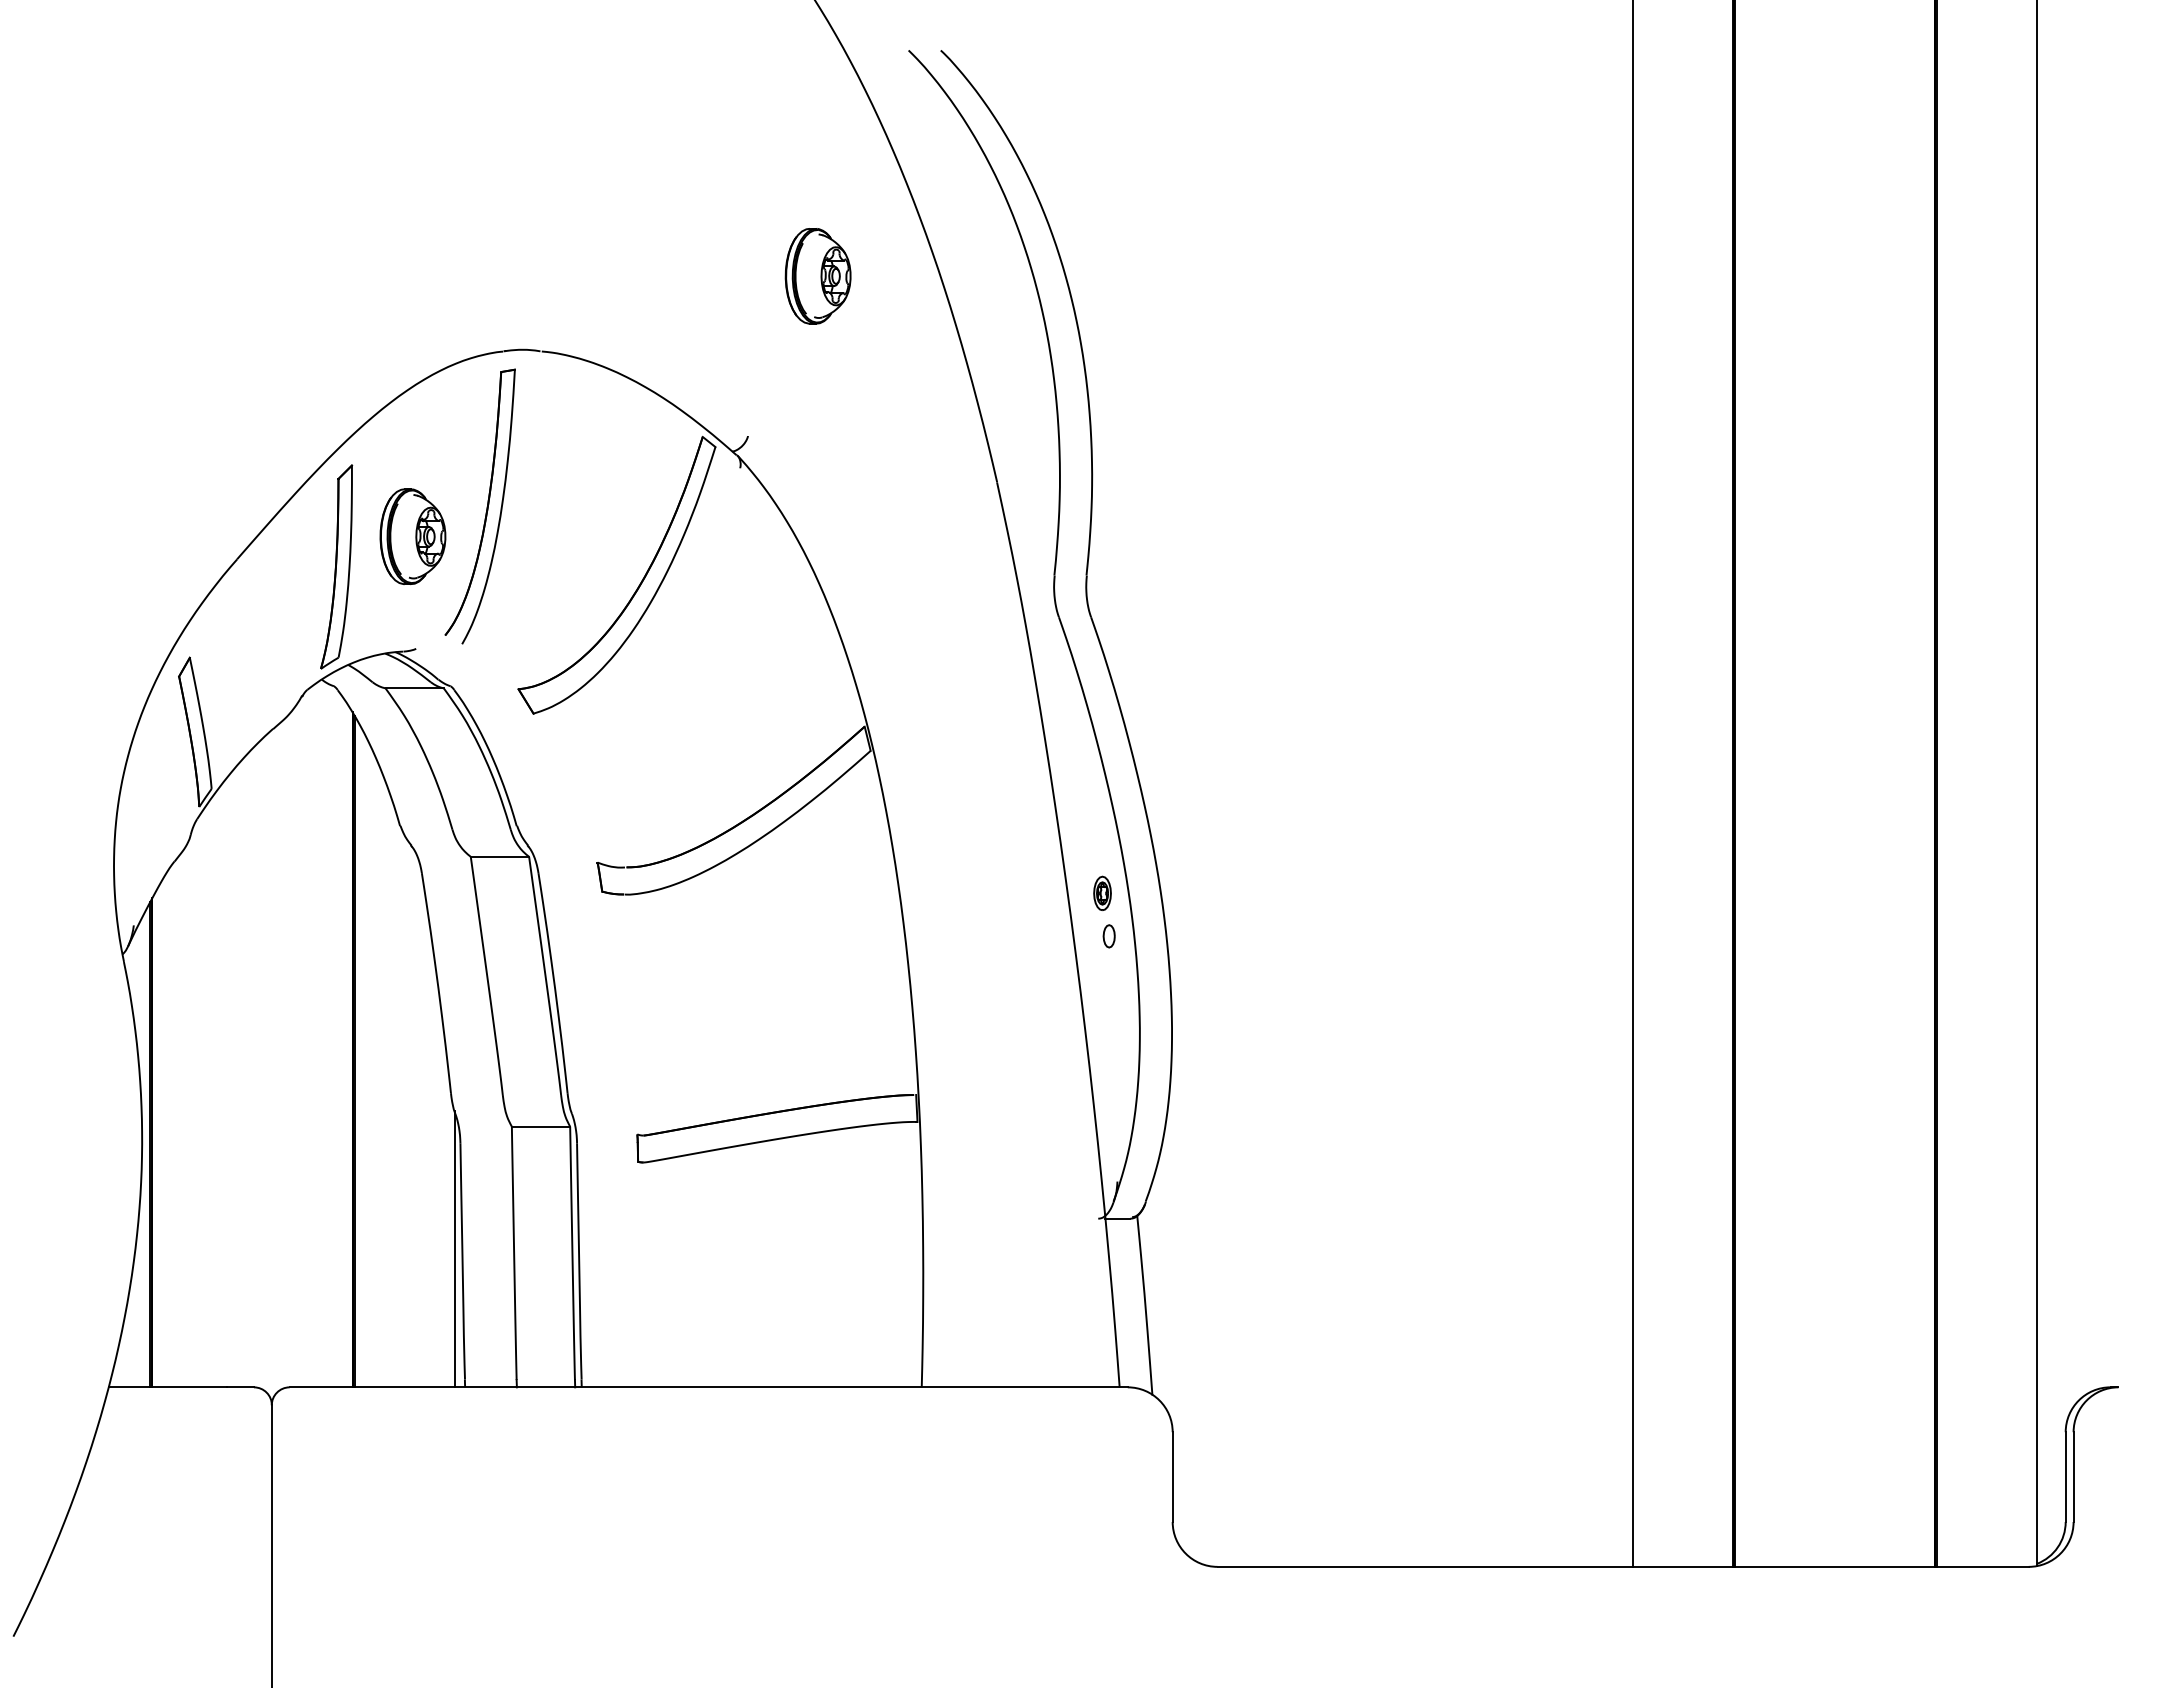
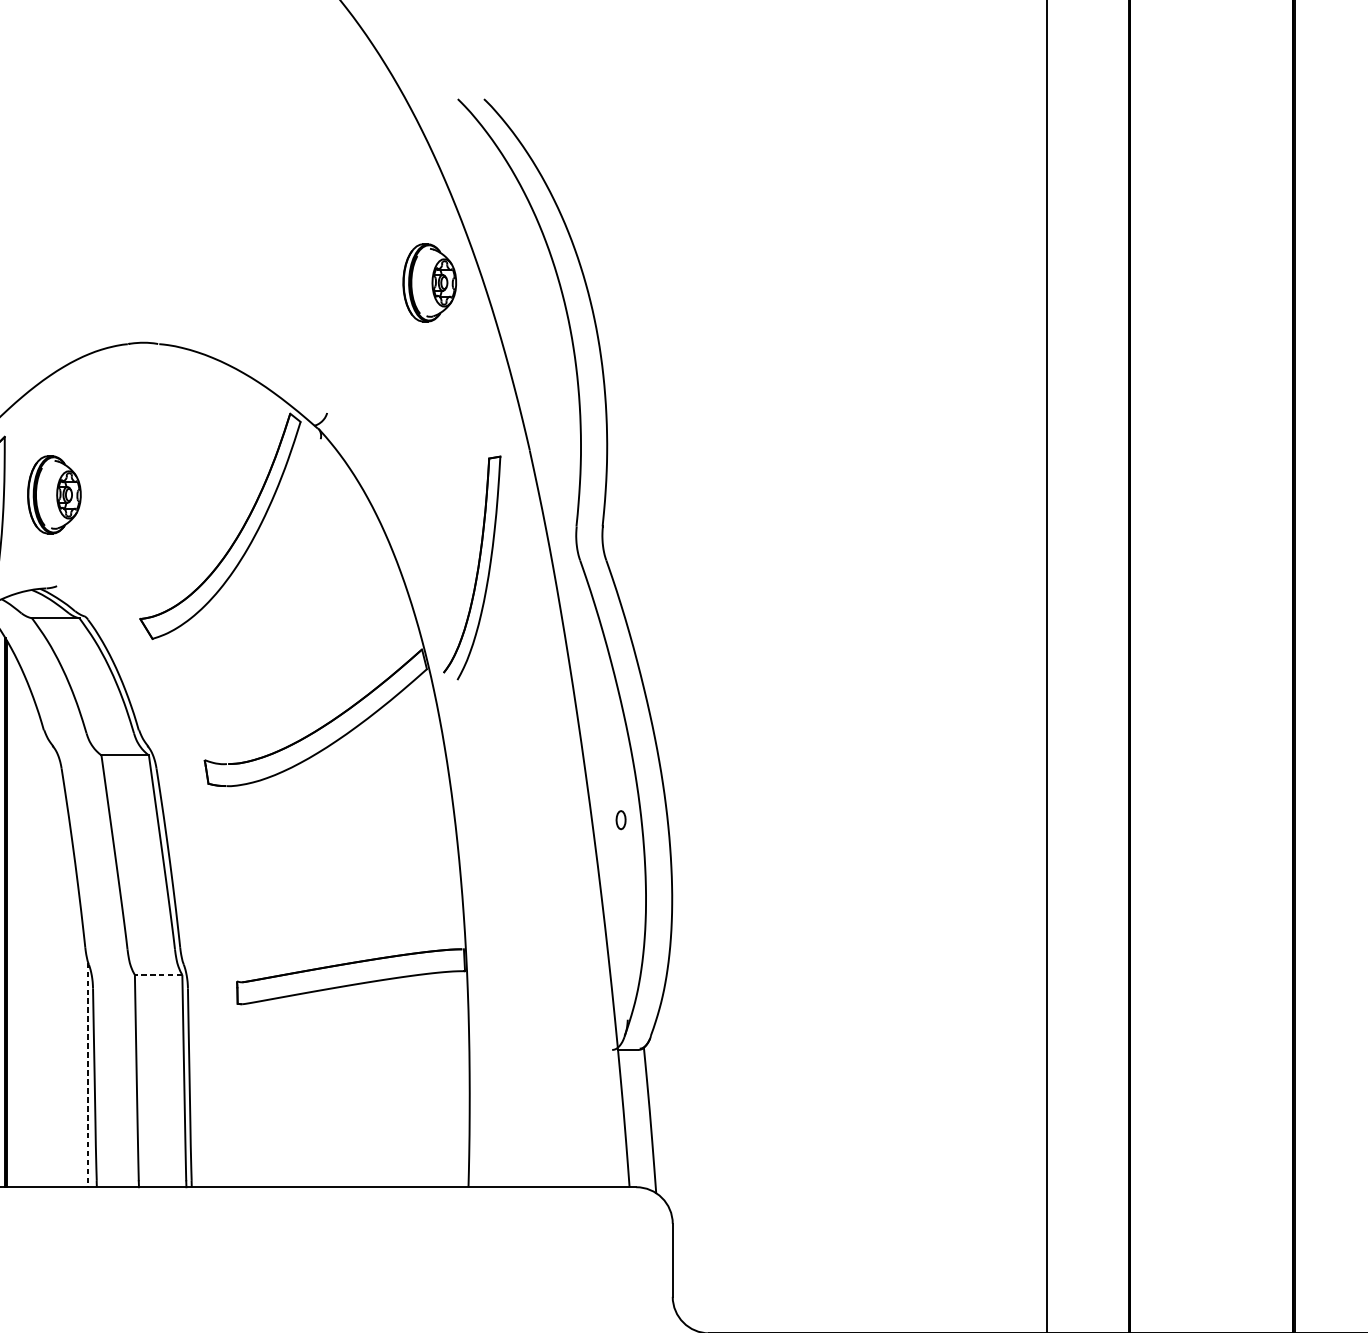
part: (817, 276) -> (429, 283), moved
part: (486, 506) -> (477, 567), moved
part: (1102, 892) -> (615, 784), removed
line: (540, 1126) -> (158, 974), solid -> dashed
line: (454, 1249) -> (88, 1075), solid -> dashed

